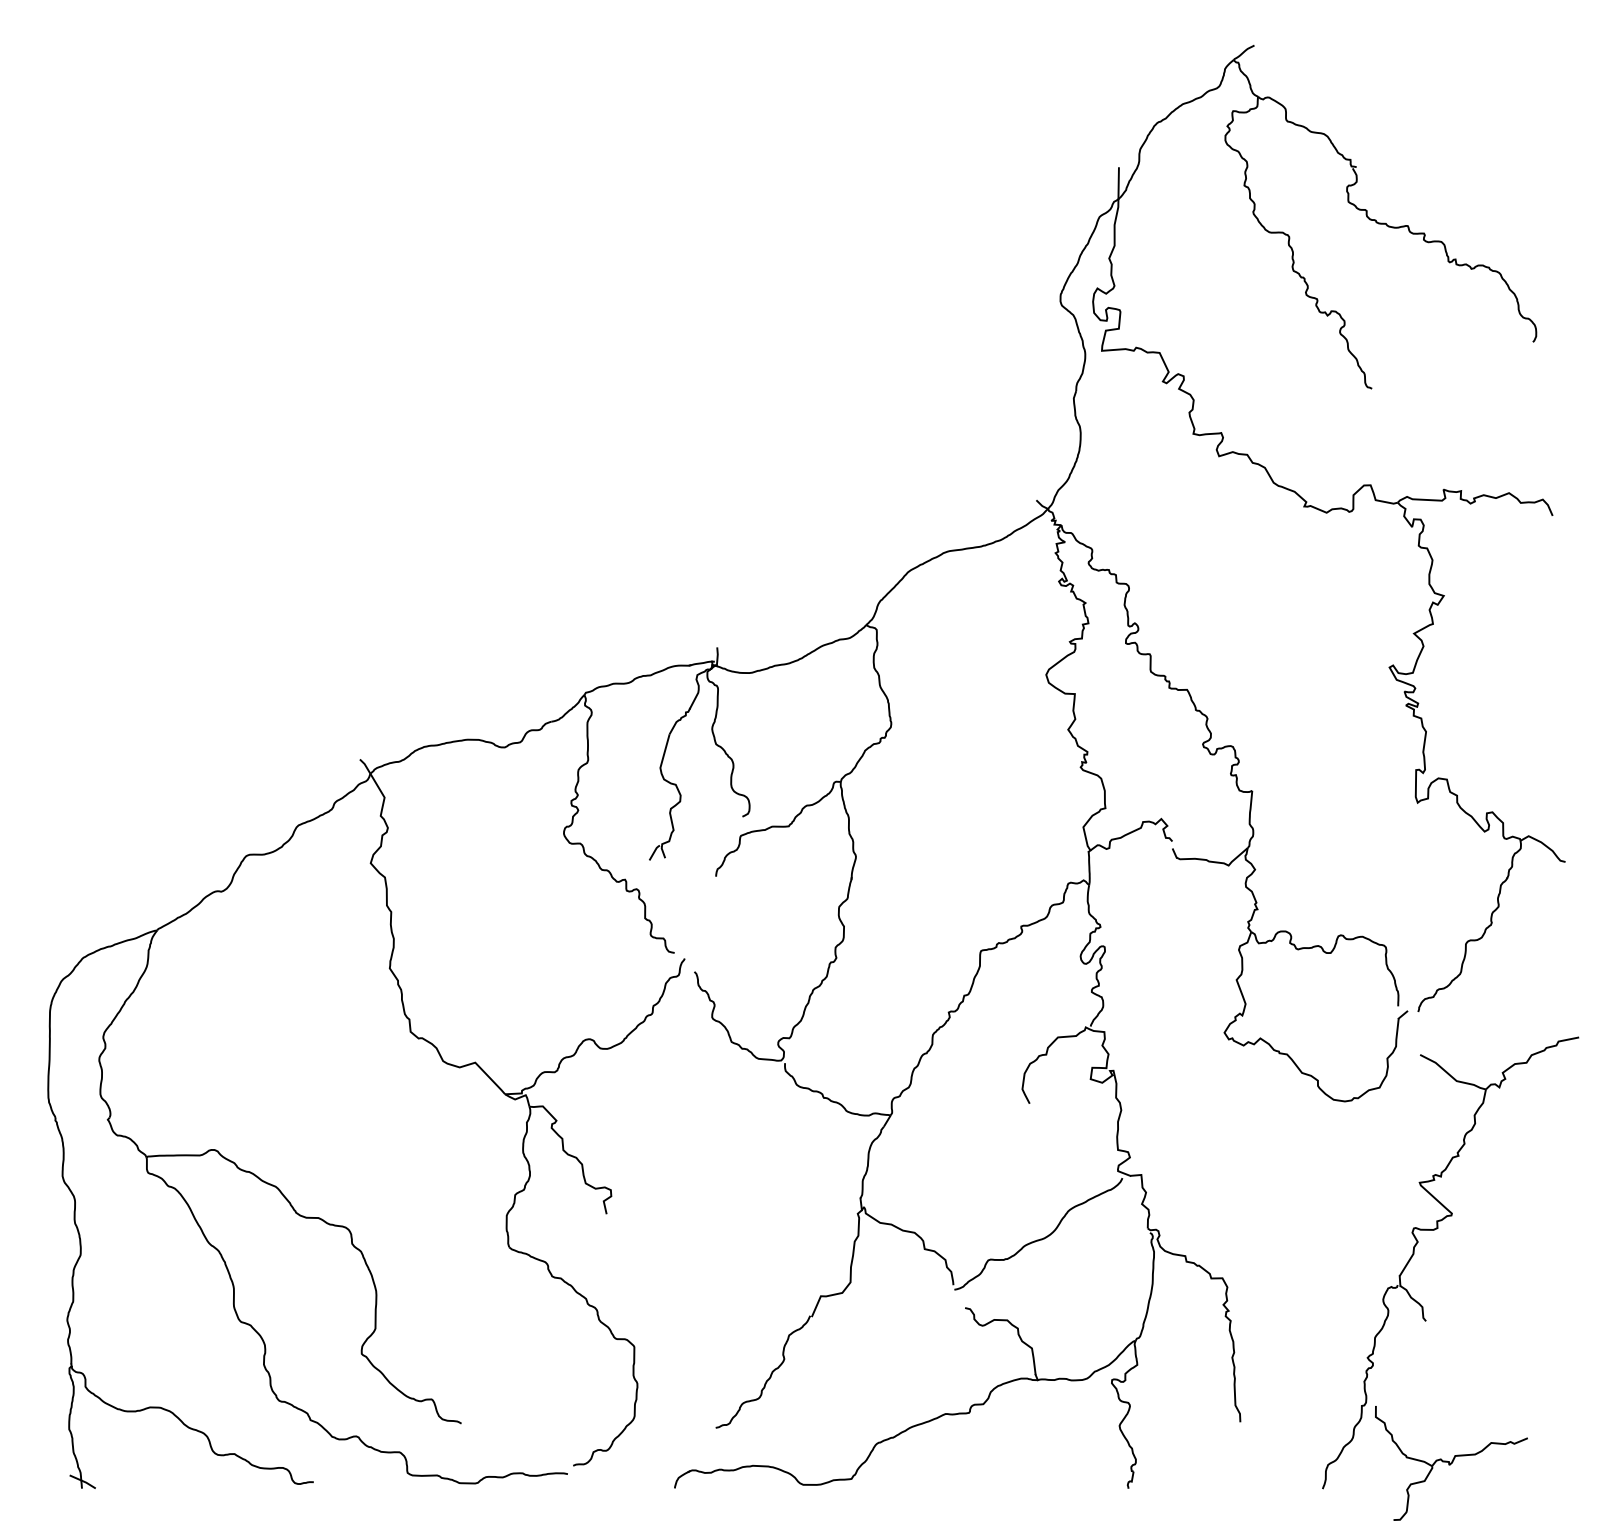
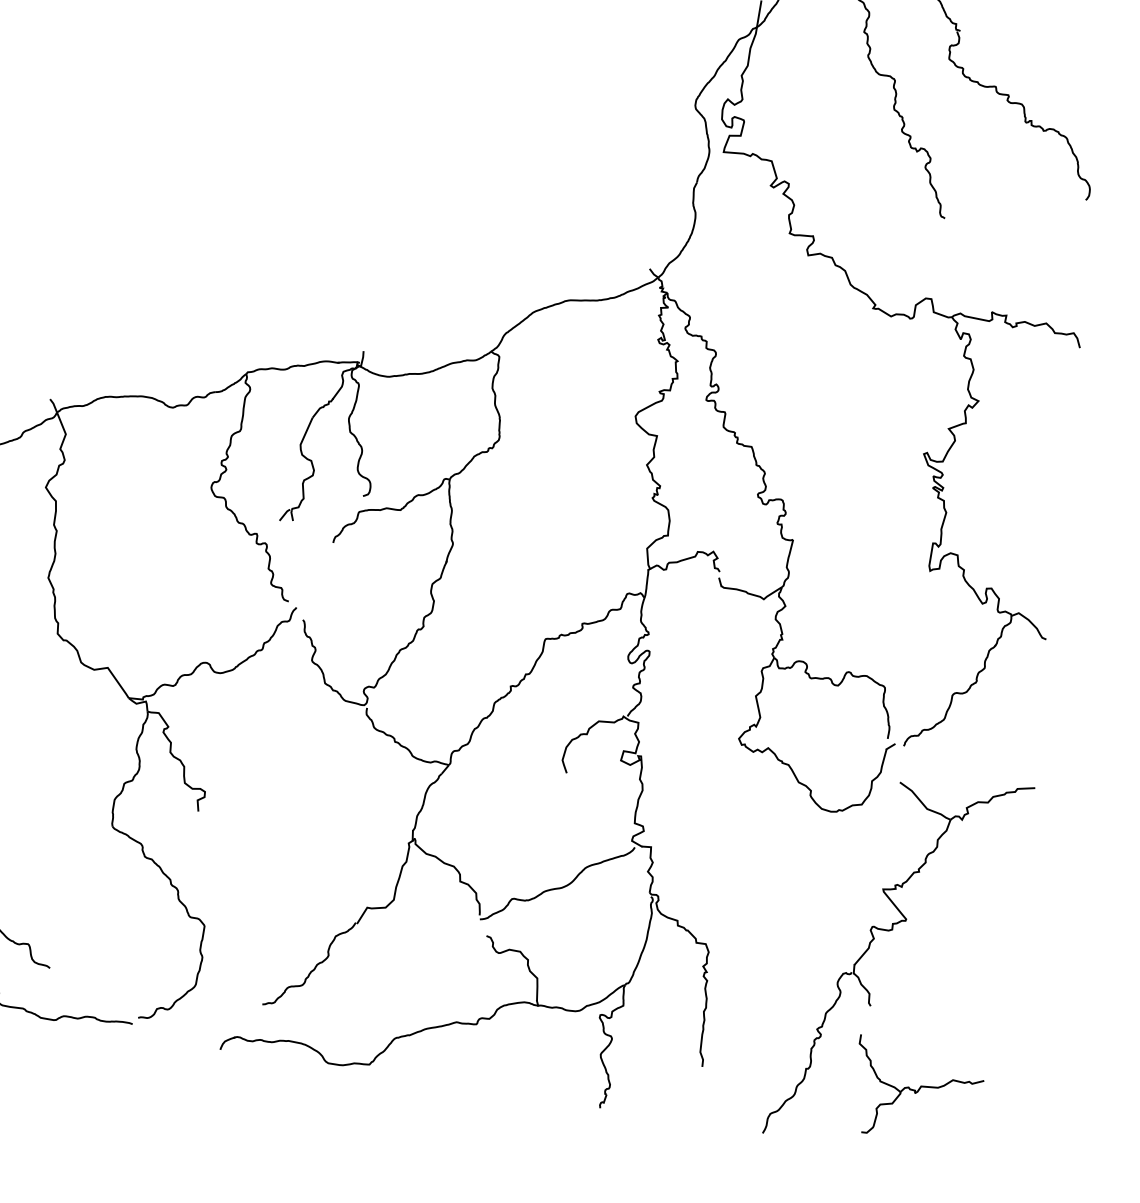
part: (1451, 1463) -> (917, 1092), moved

